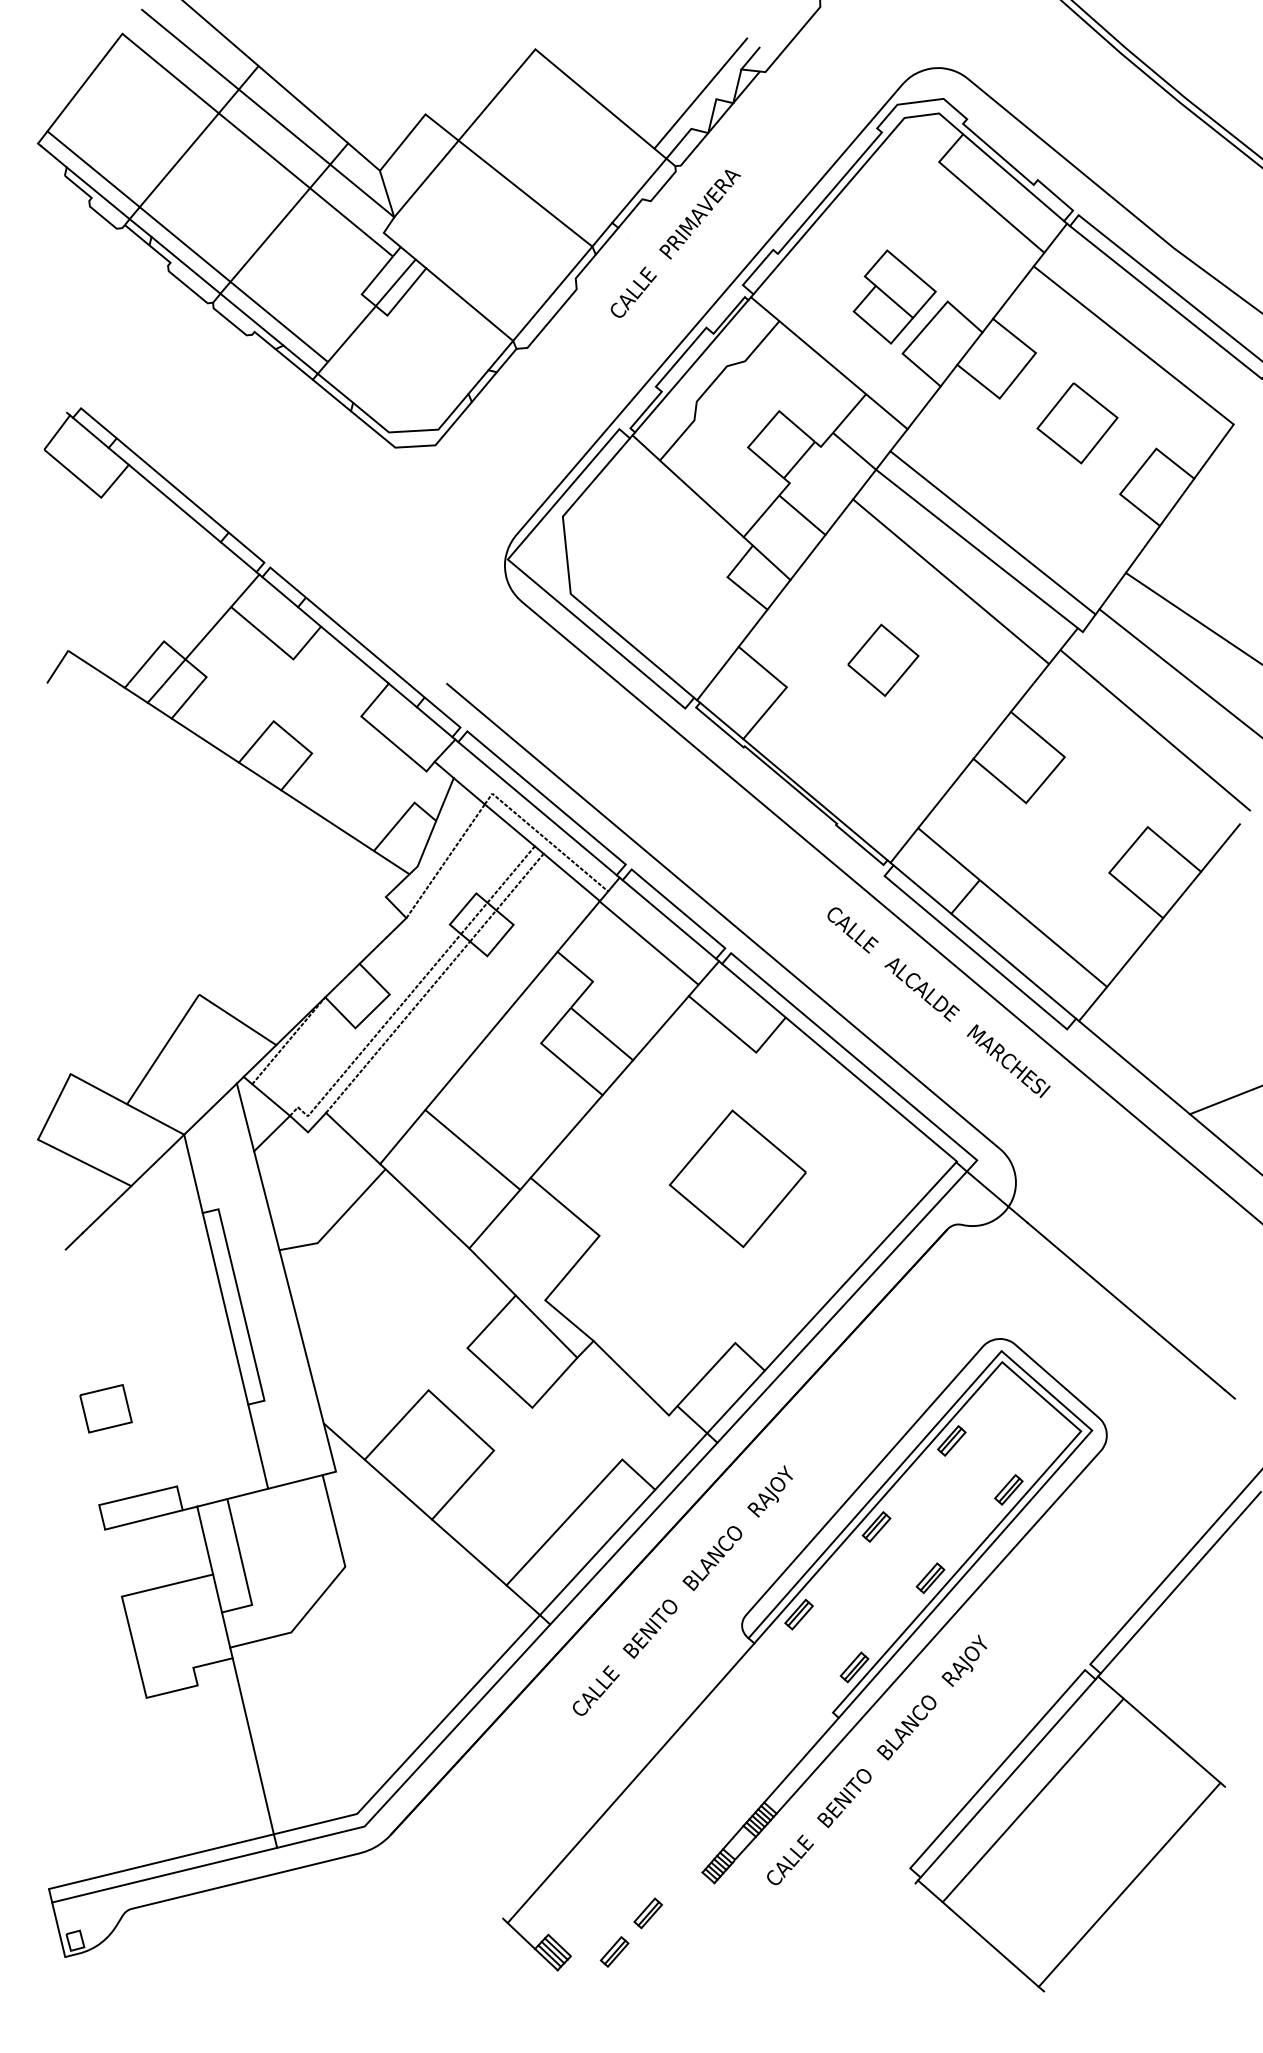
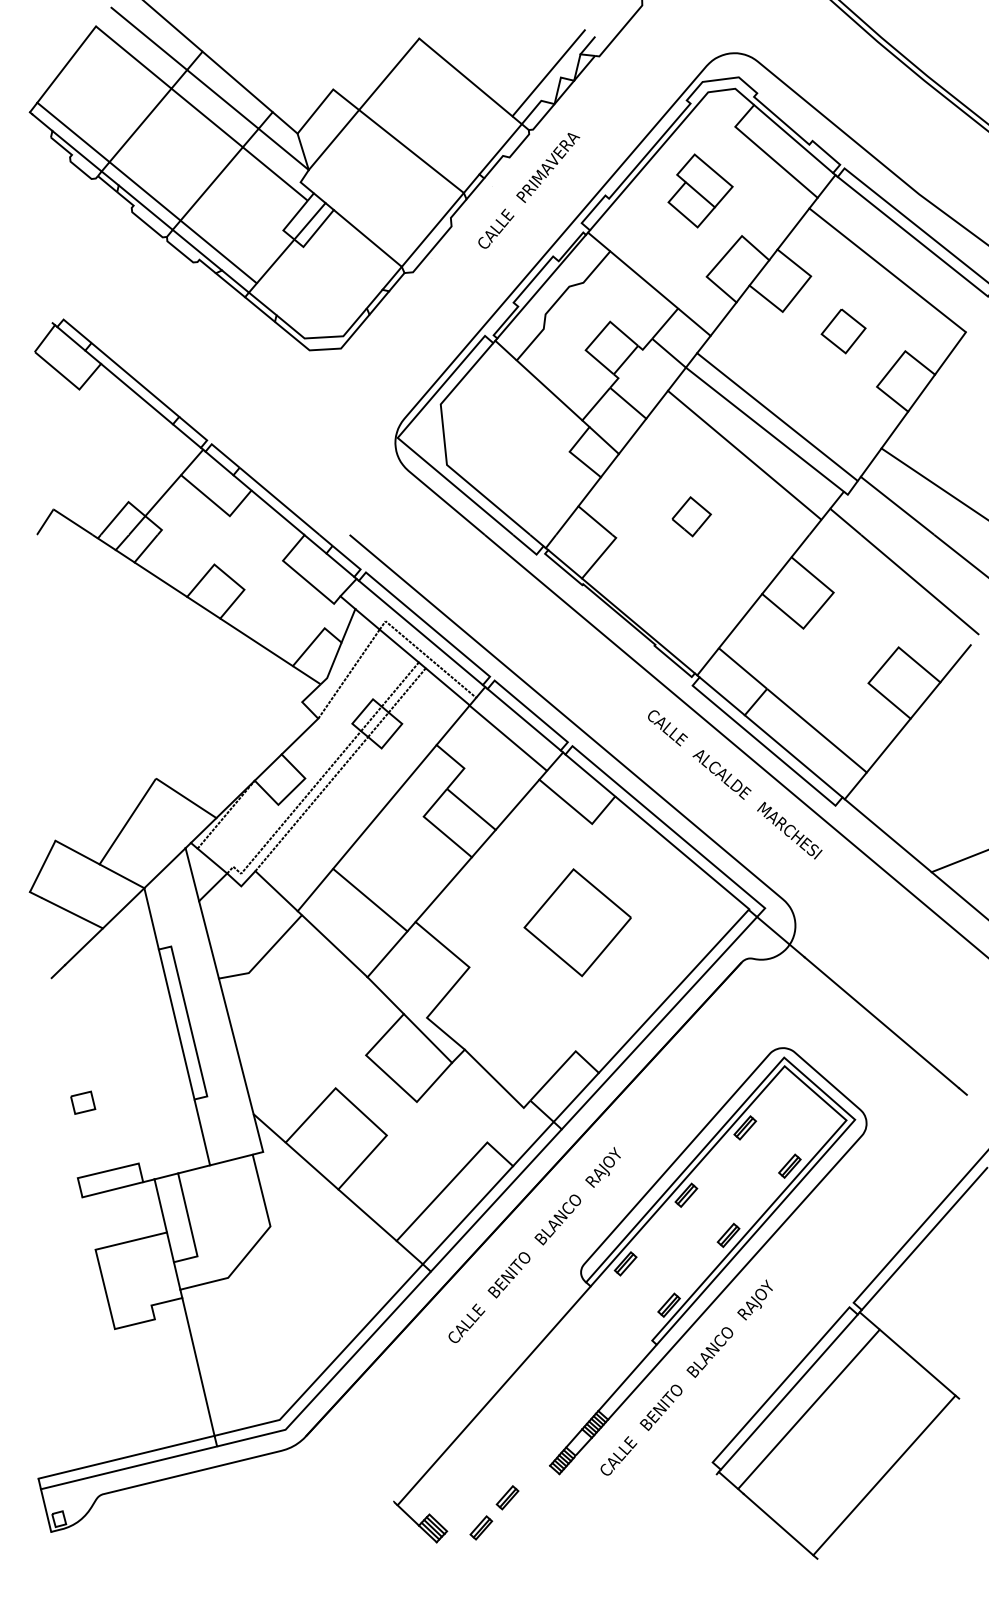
part: (894, 296) -> (700, 190), moved
part: (1077, 423) -> (843, 331), size x0.7
part: (883, 659) -> (691, 516), size x0.7
part: (105, 1408) -> (82, 1102), size x0.6

